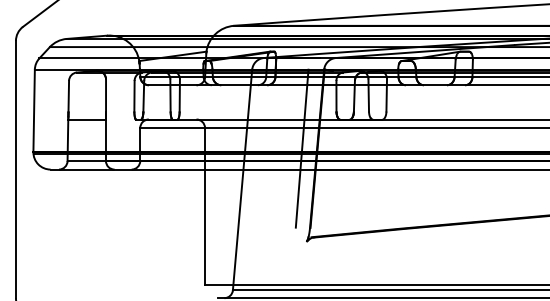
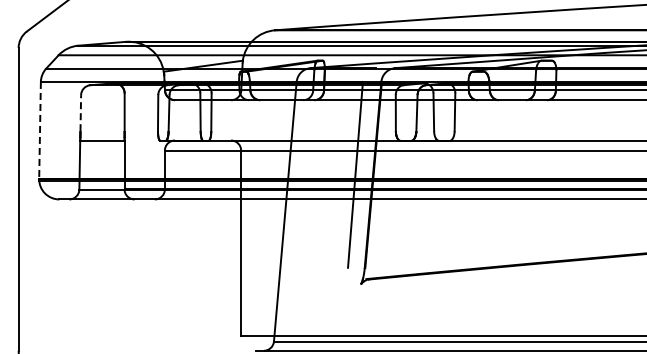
line: (68, 95) -> (80, 112), solid -> dashed
line: (34, 110) -> (40, 130), solid -> dashed

